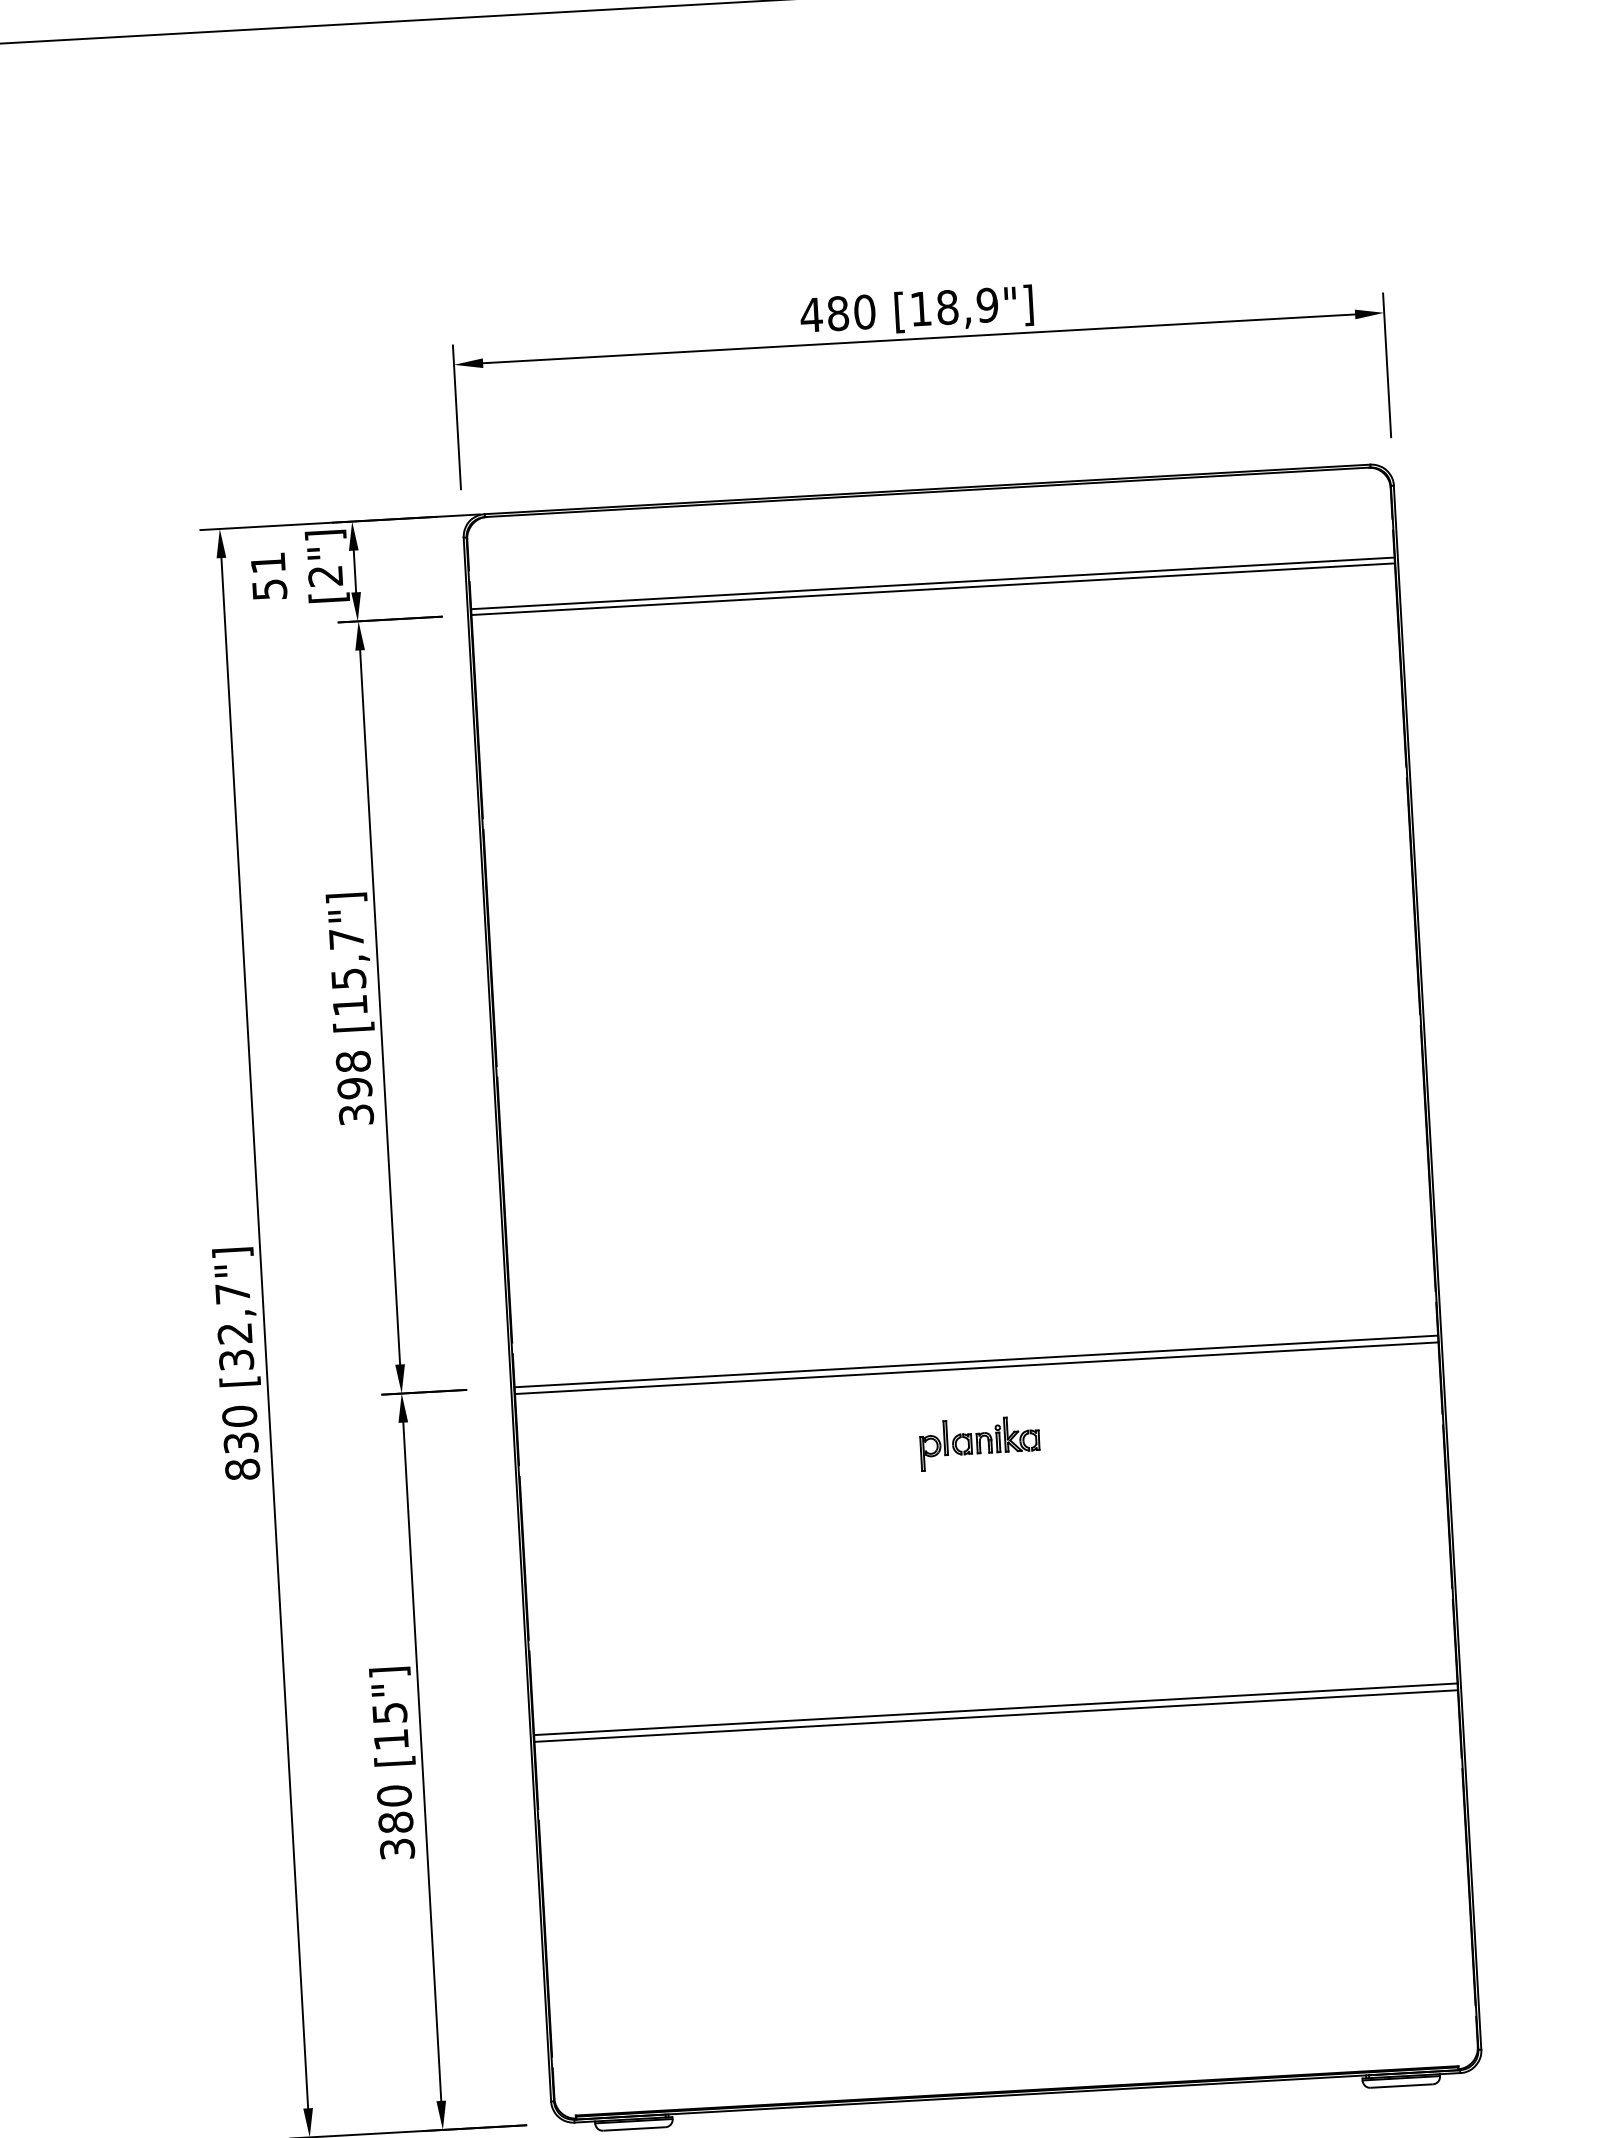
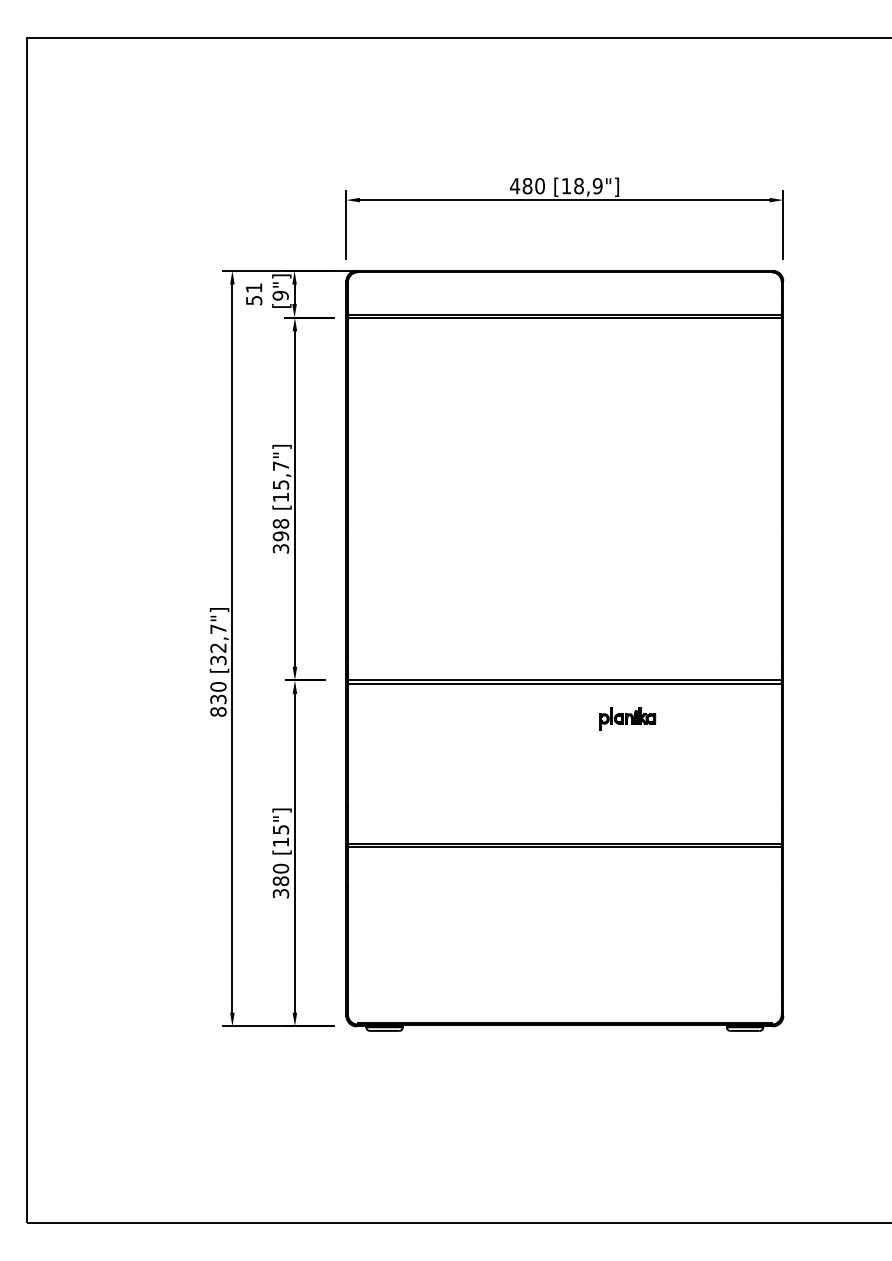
text: (325, 575) -> (280, 295), [2"] -> [9"]
part: (980, 1442) -> (627, 718), moved

